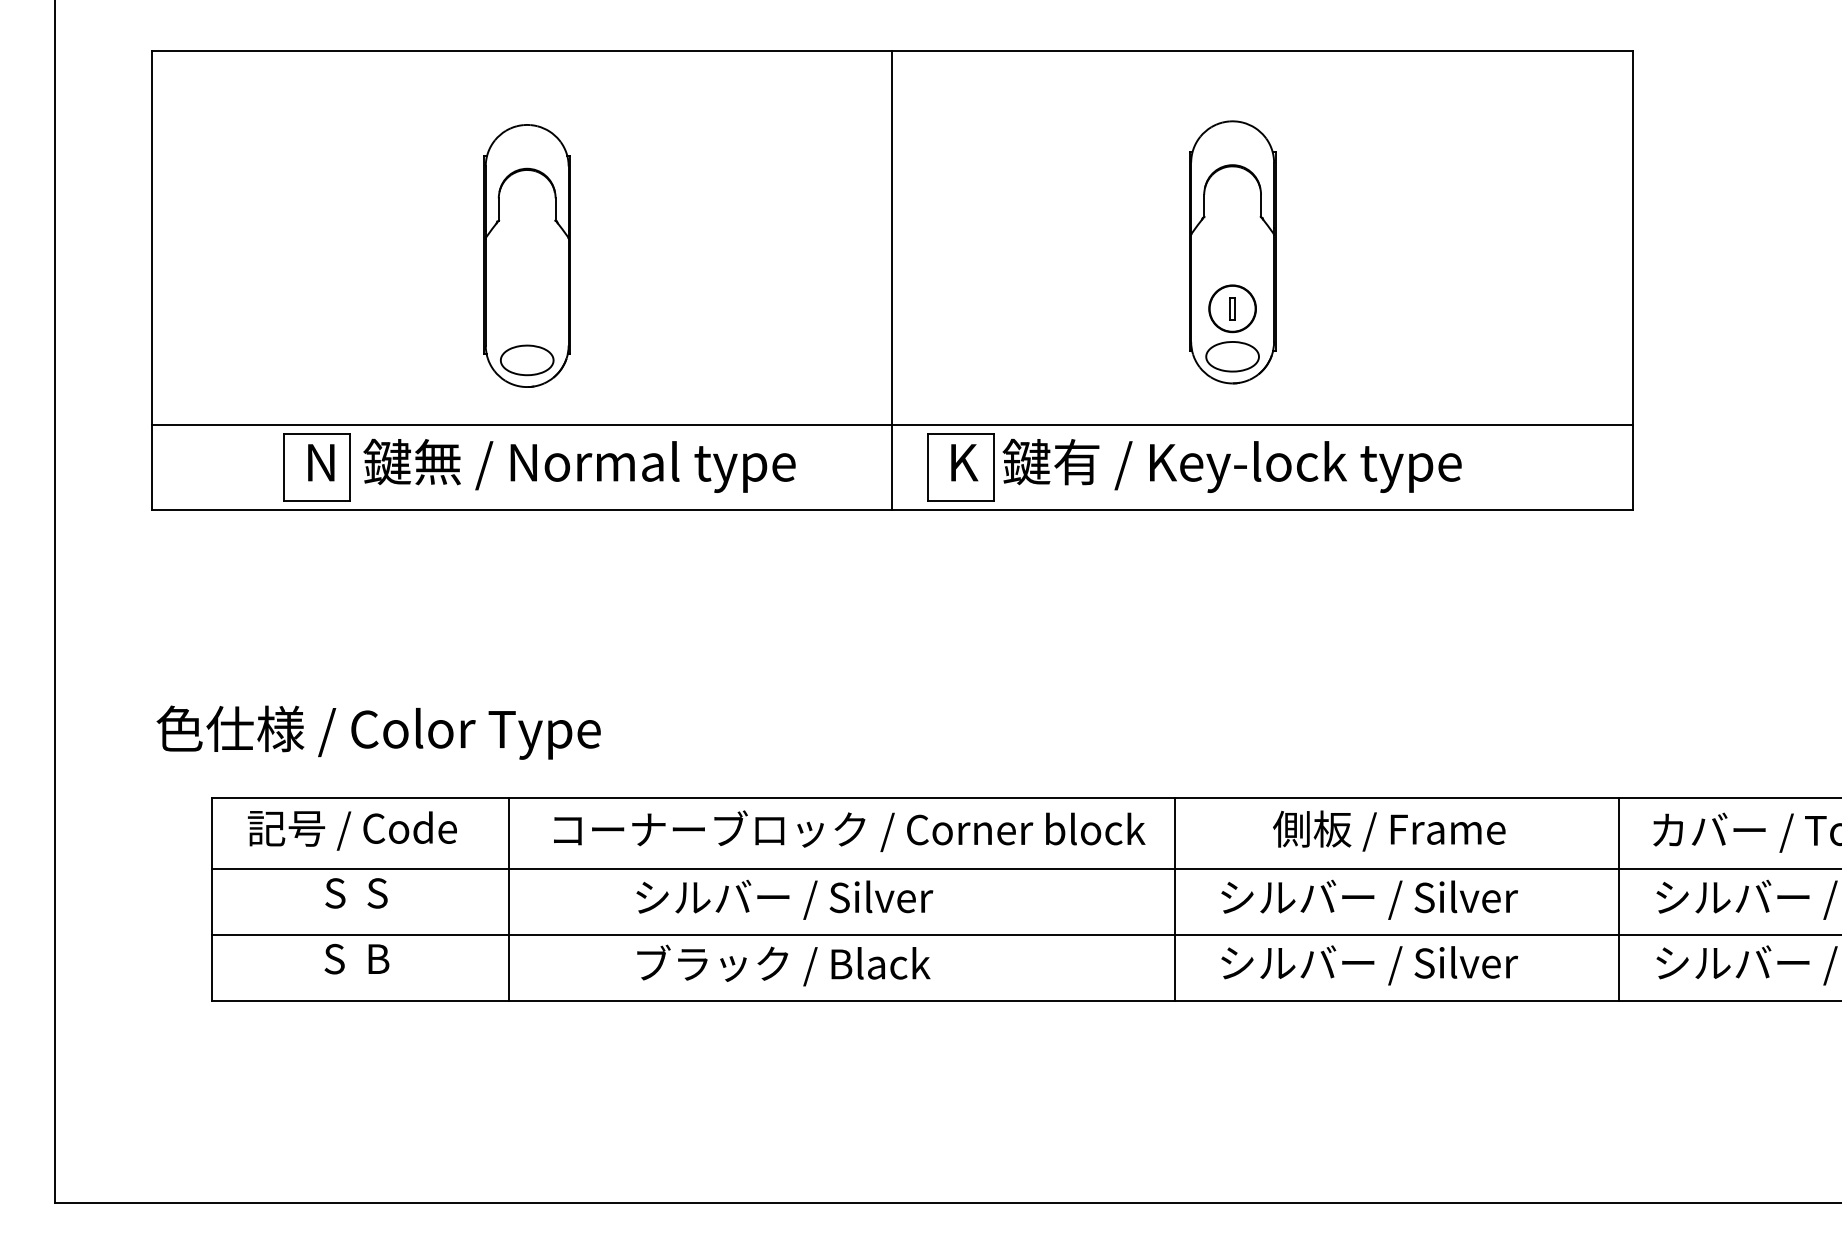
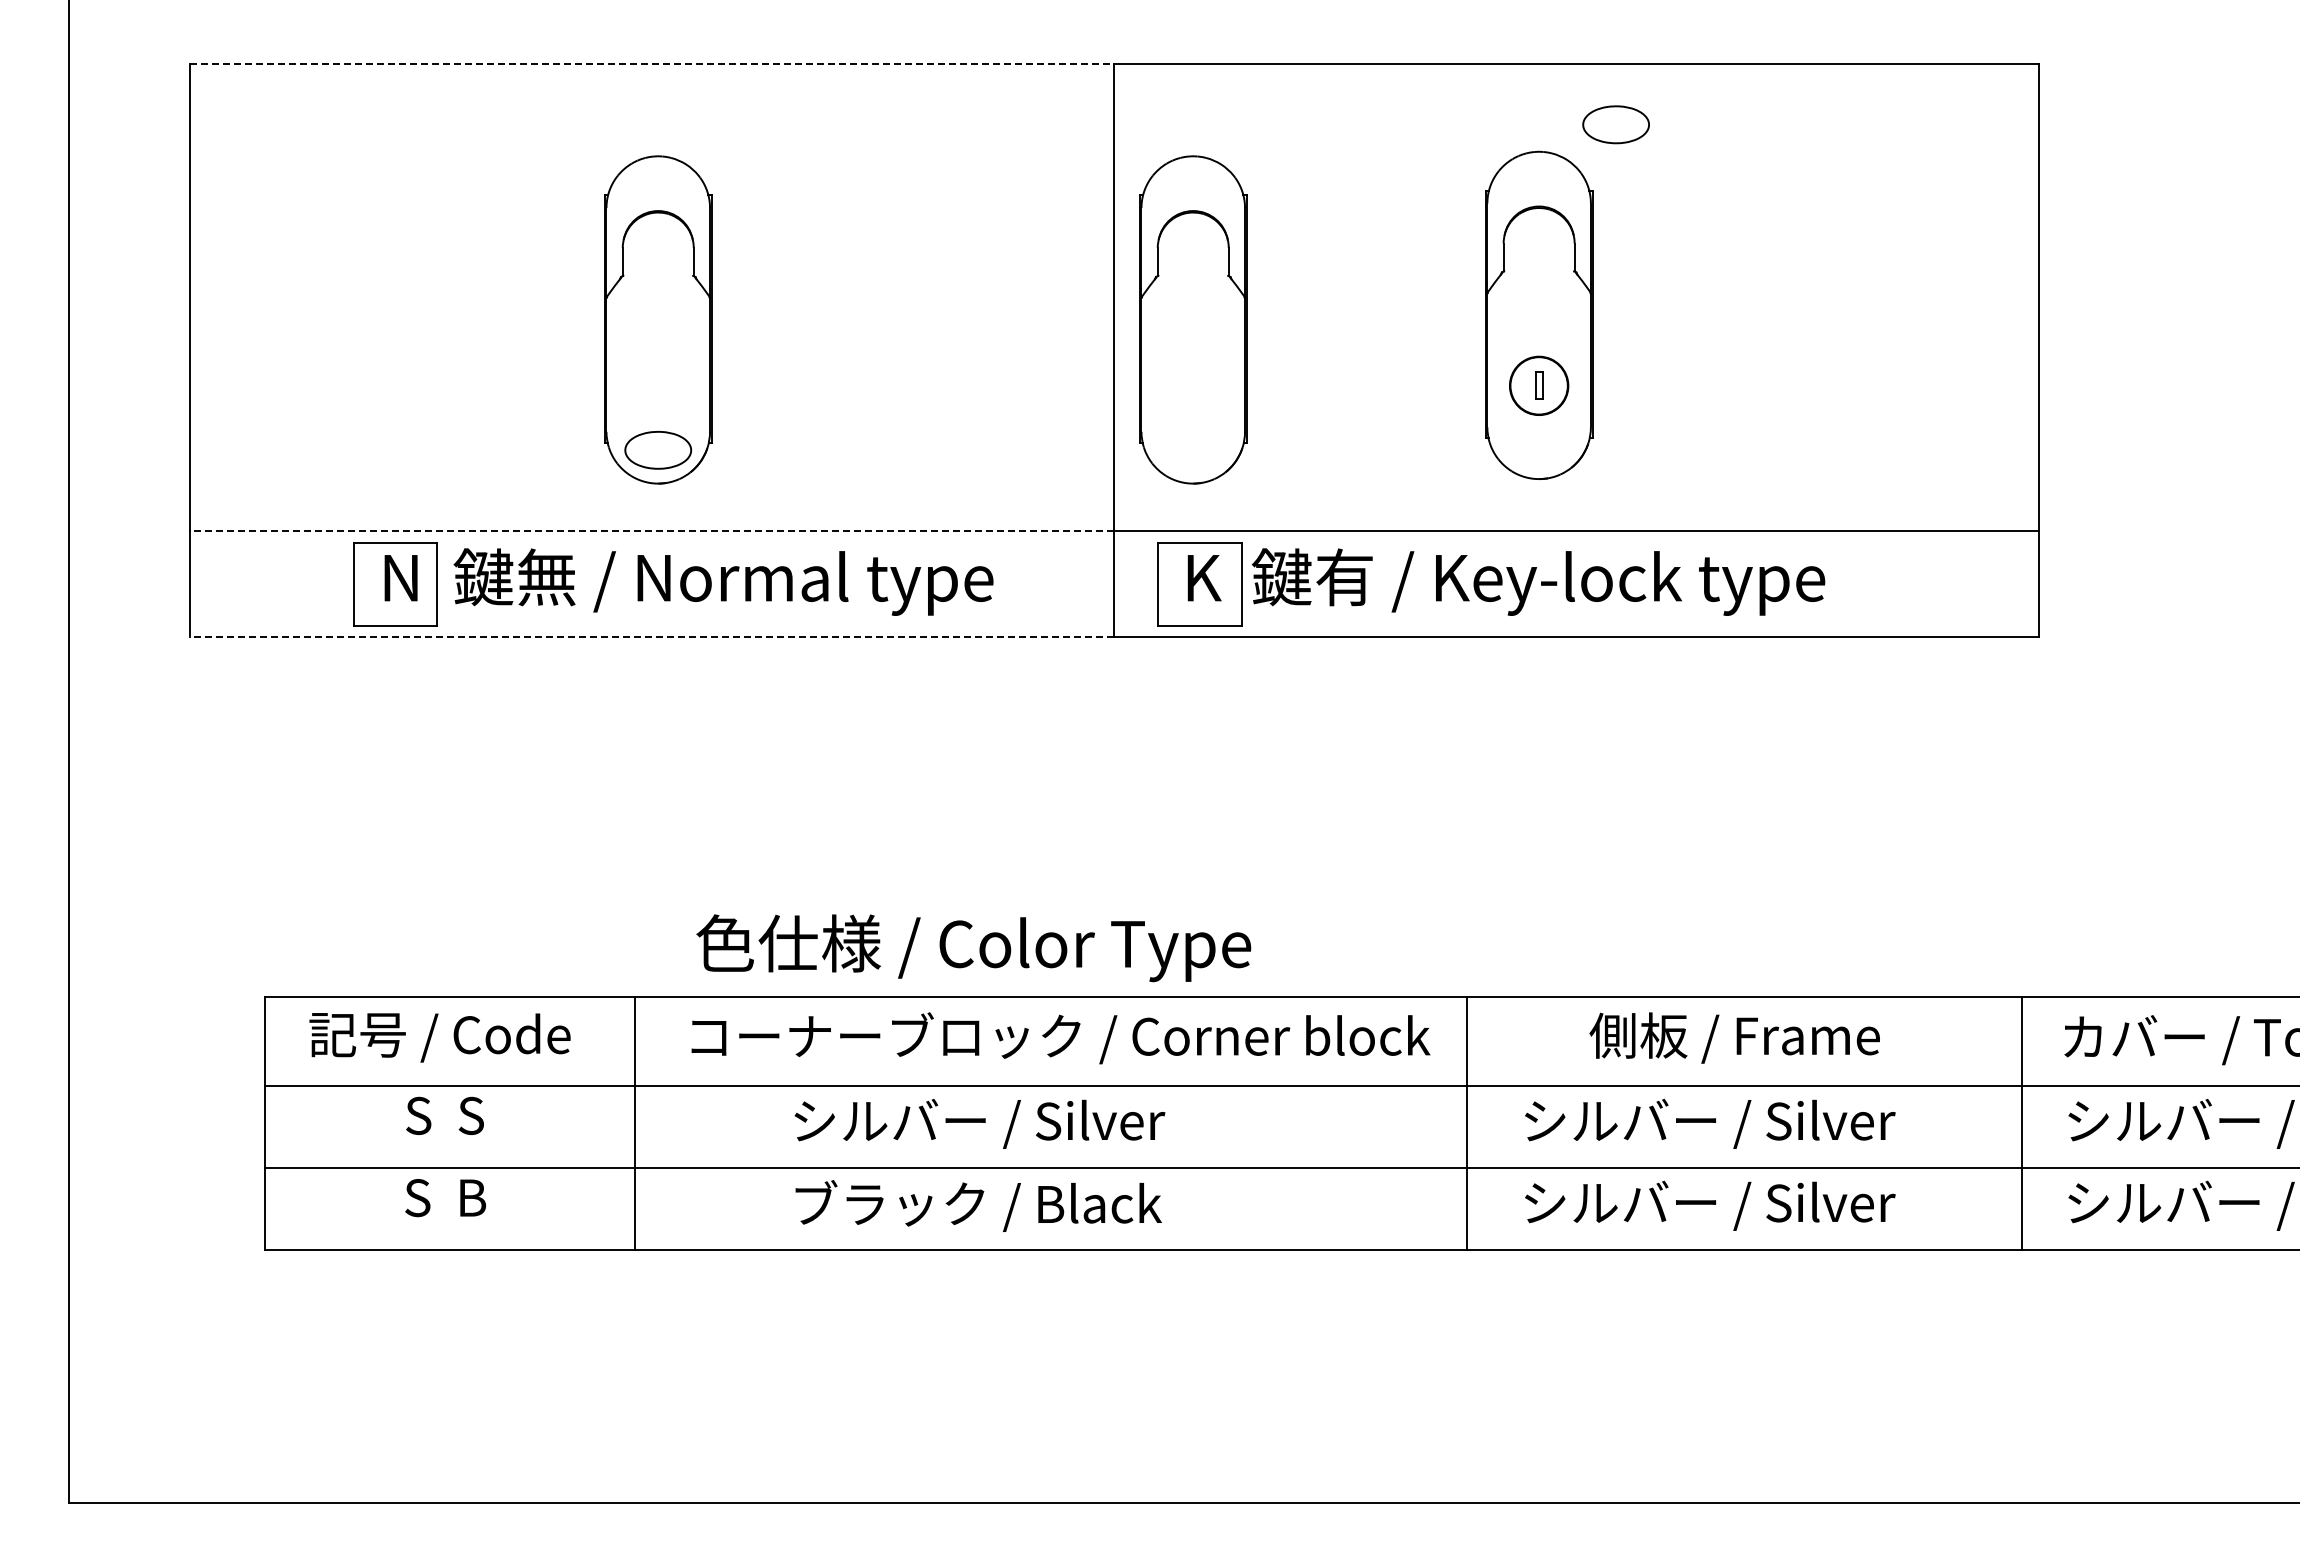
line: (522, 50) -> (652, 63), solid -> dashed
part: (955, 255) -> (1193, 319), added
part: (1232, 356) -> (1615, 124), moved
line: (521, 425) -> (651, 531), solid -> dashed
line: (521, 510) -> (651, 637), solid -> dashed
text: (378, 732) -> (973, 948), moved

